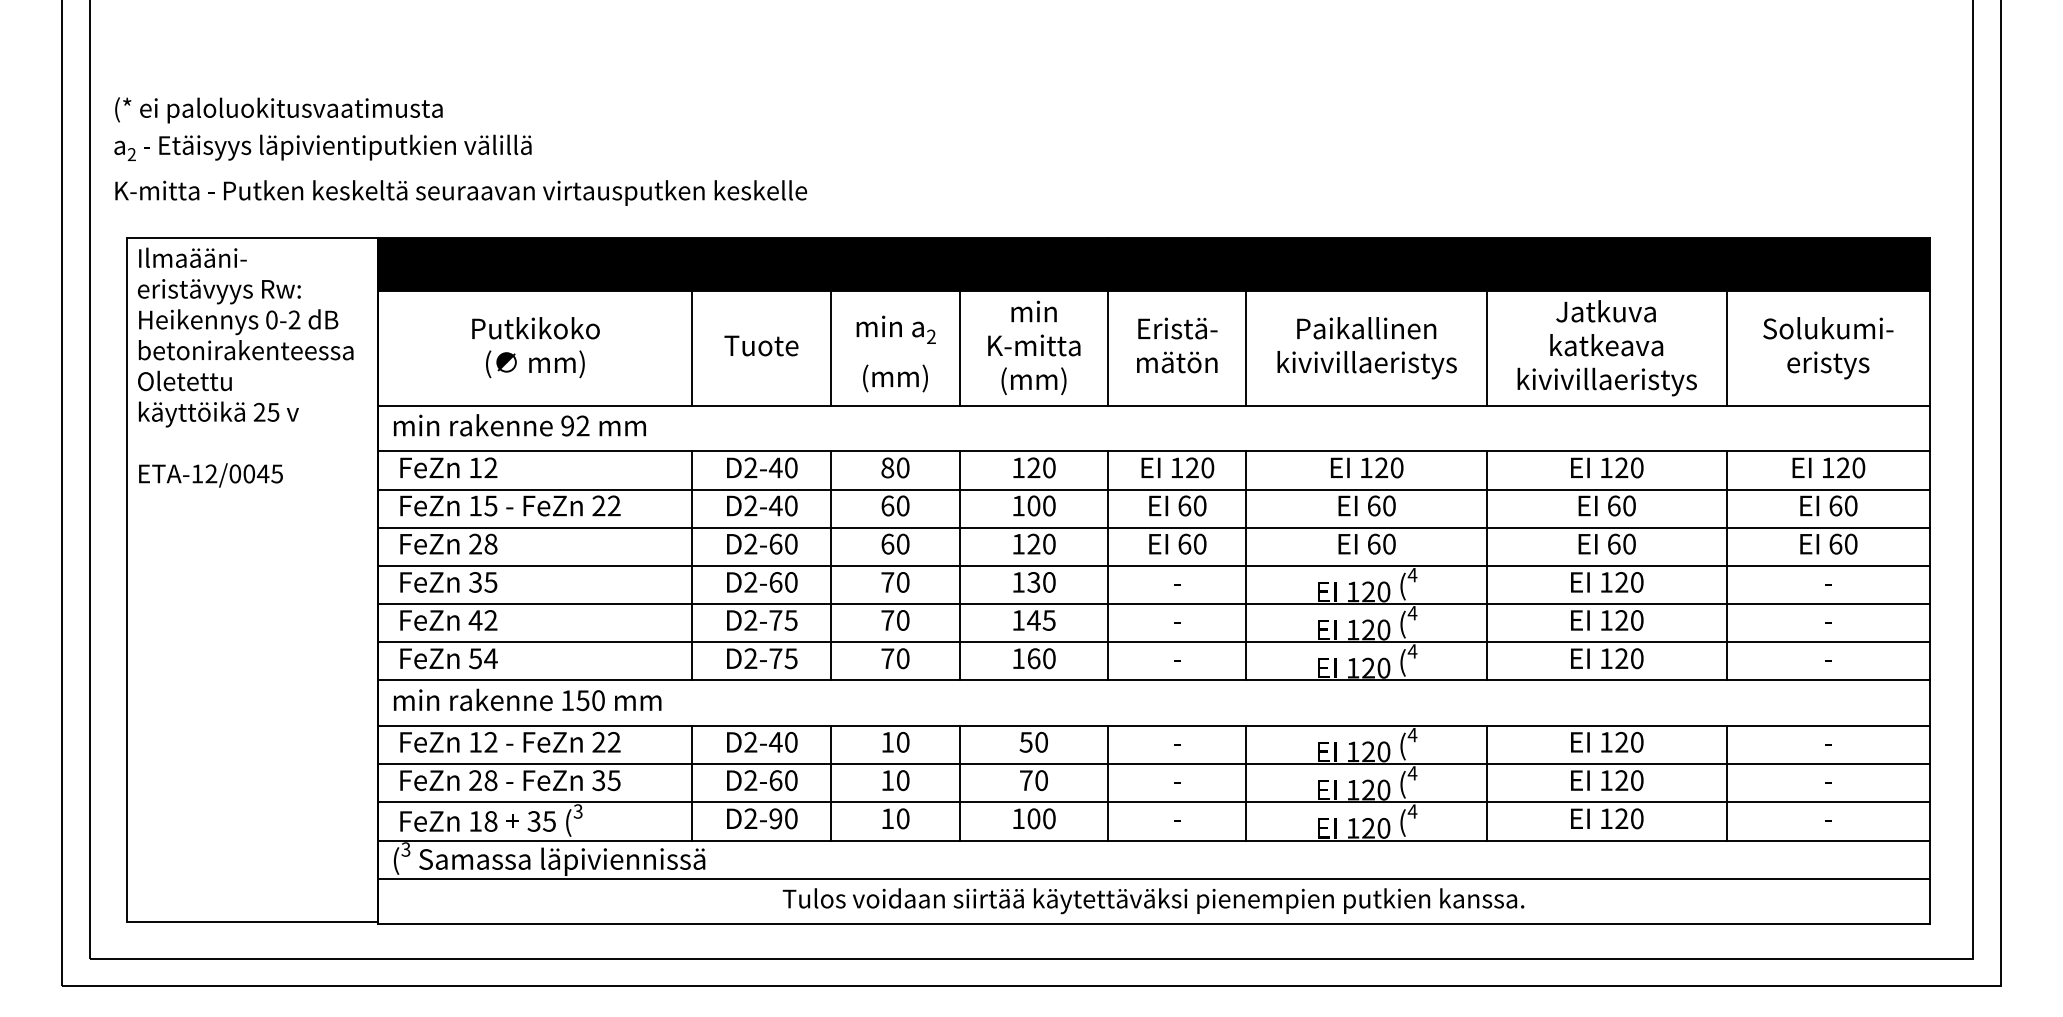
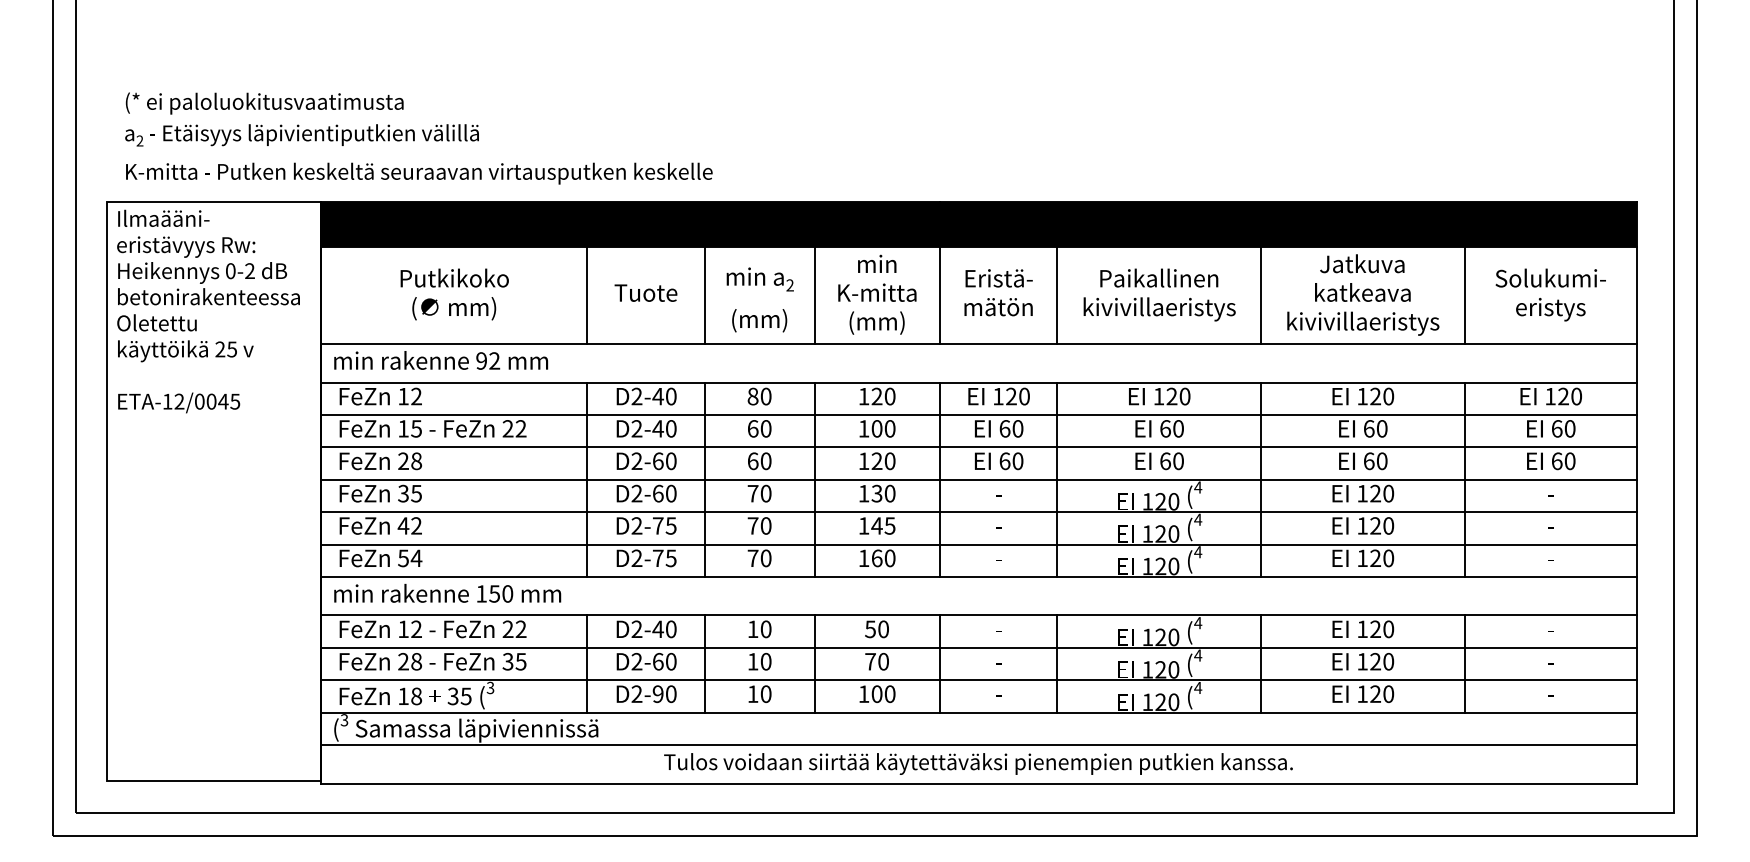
text: (460, 151) -> (418, 138), moved

